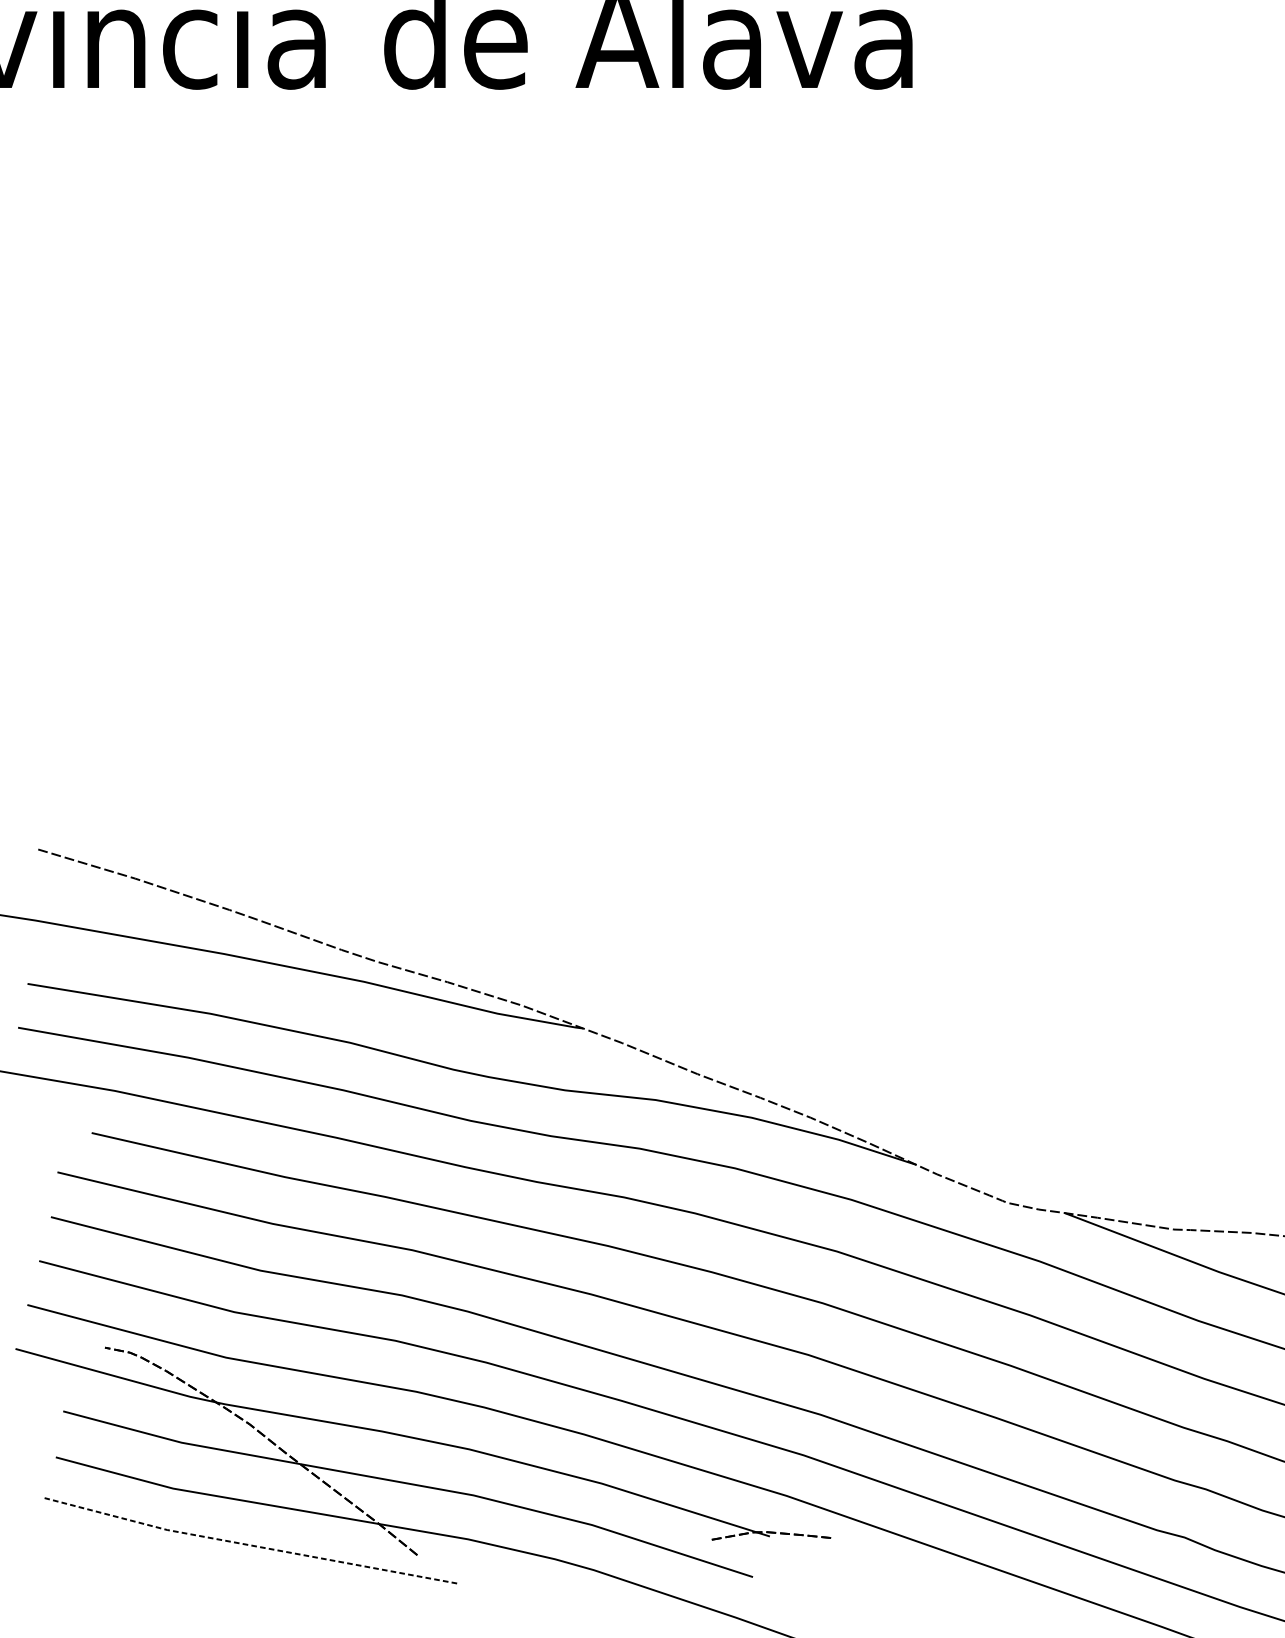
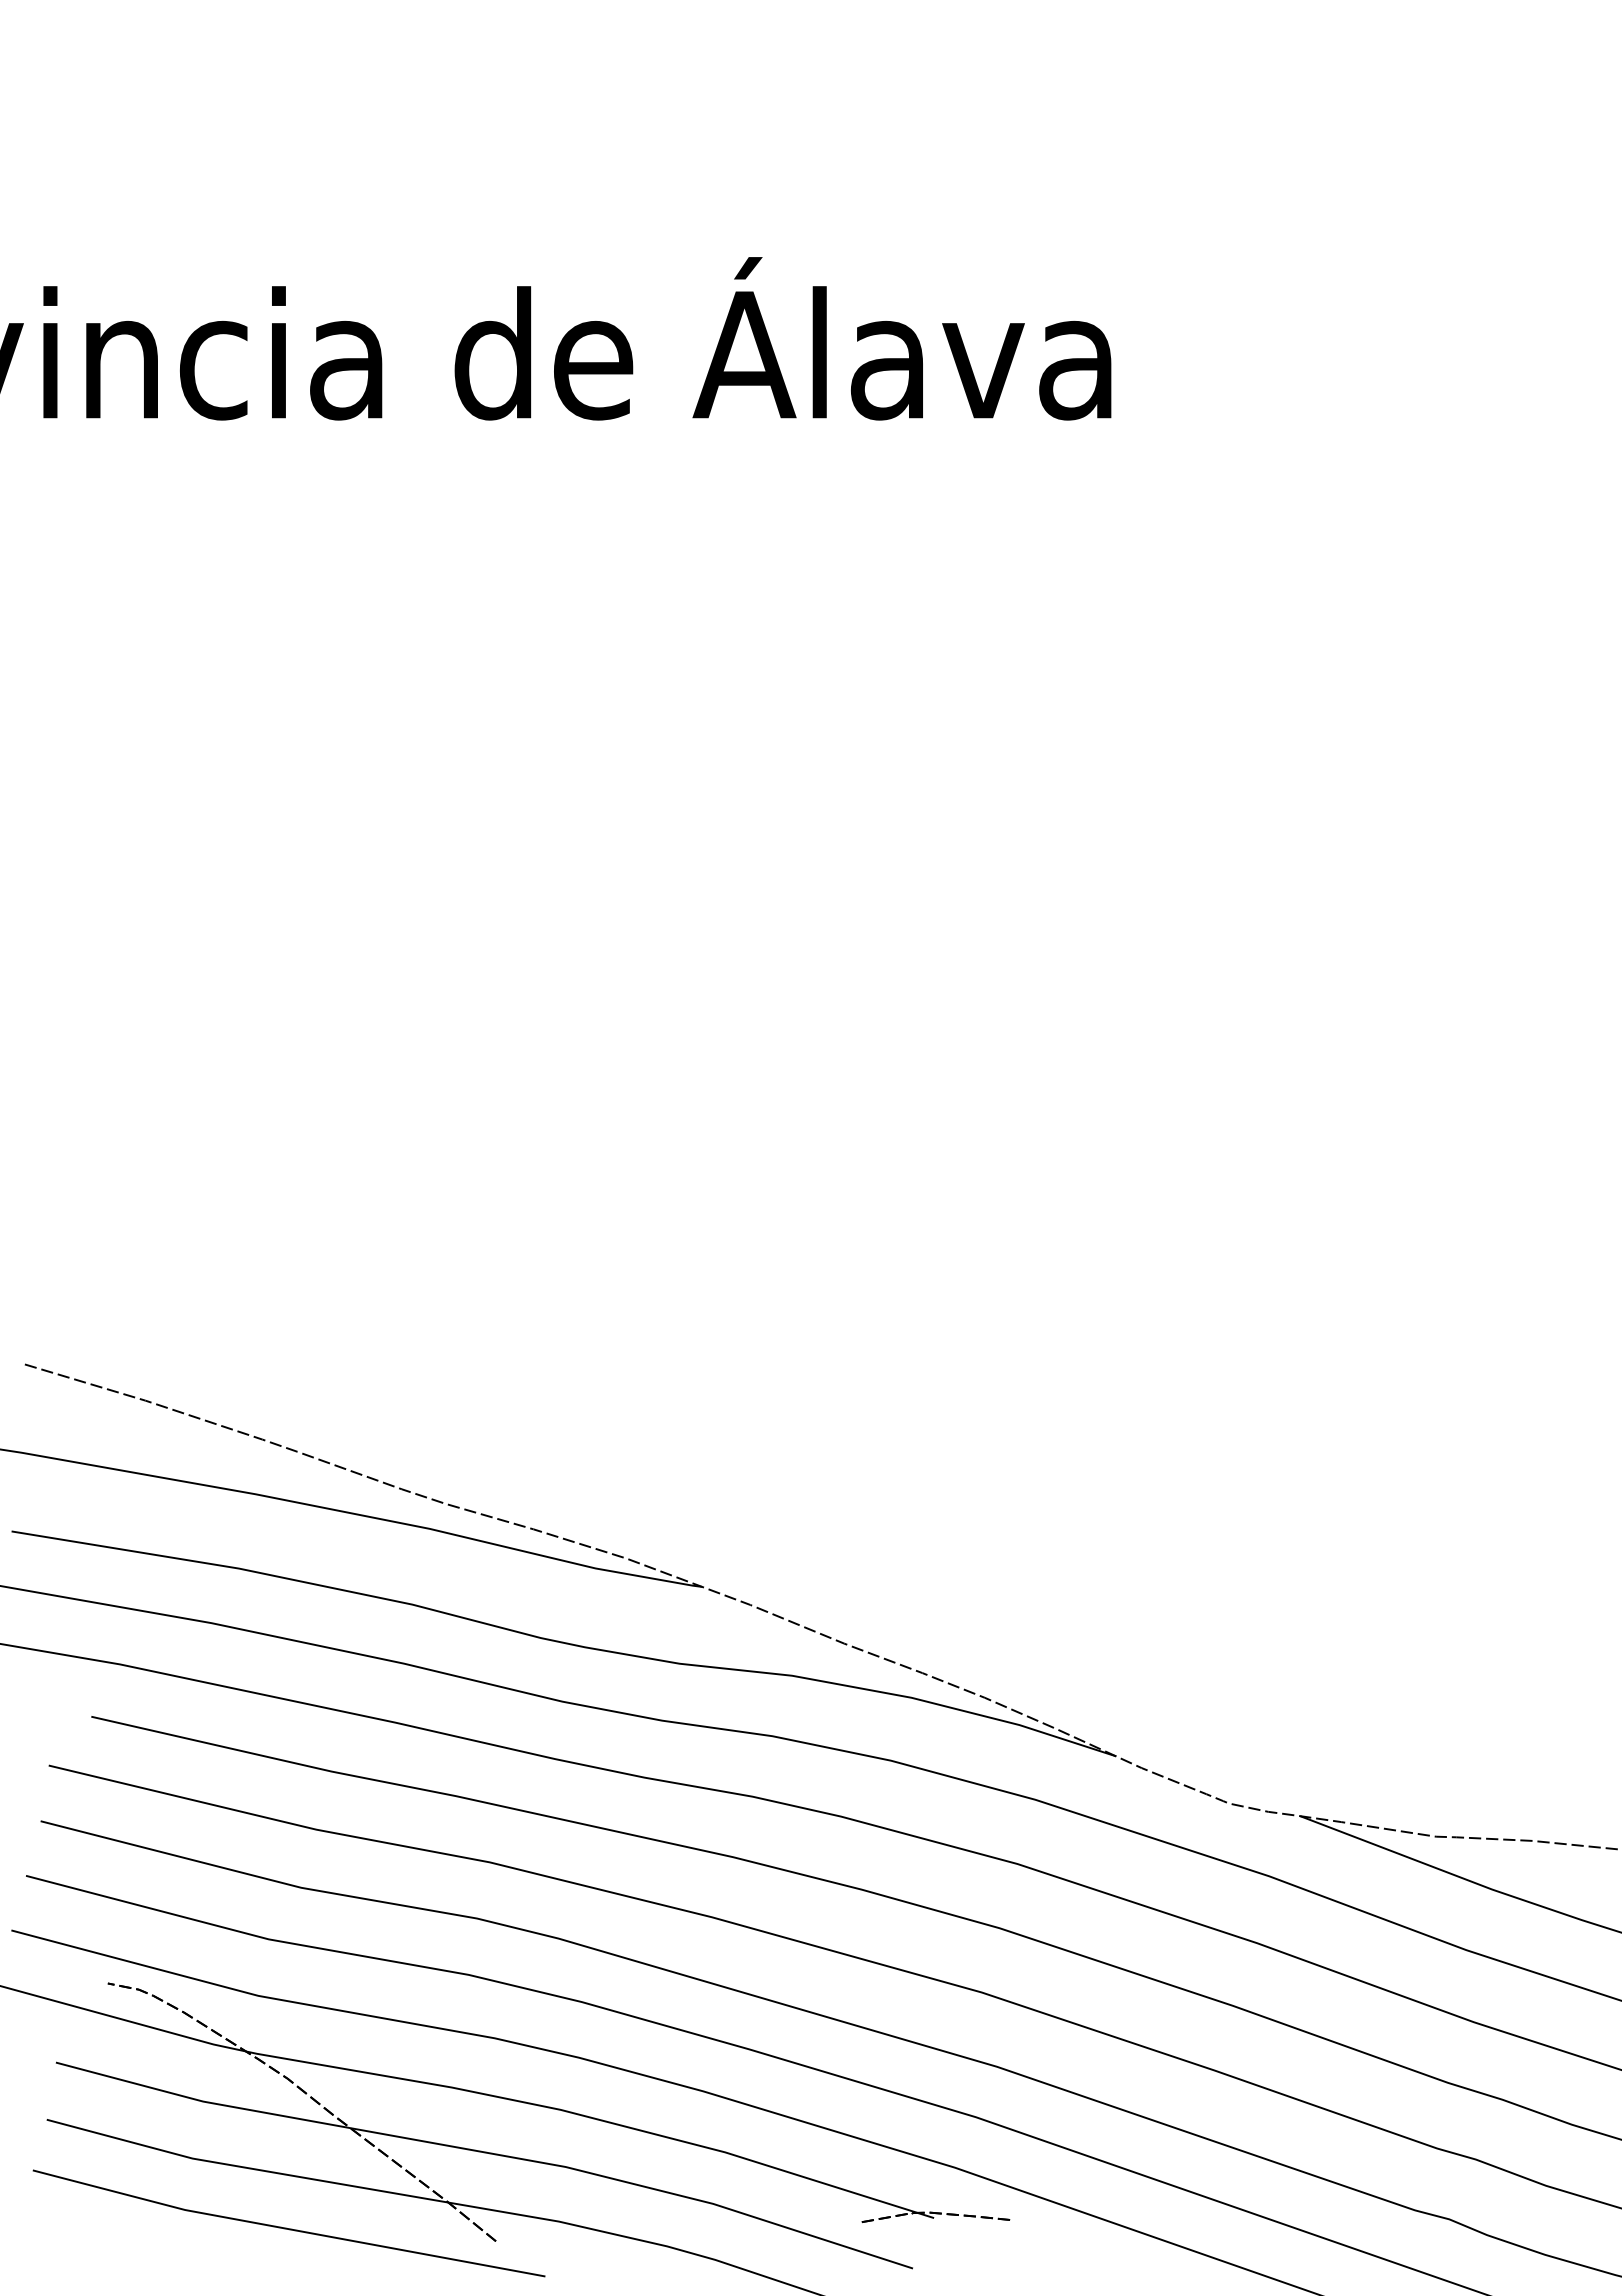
line: (249, 1544) -> (287, 2228), dashed -> solid

